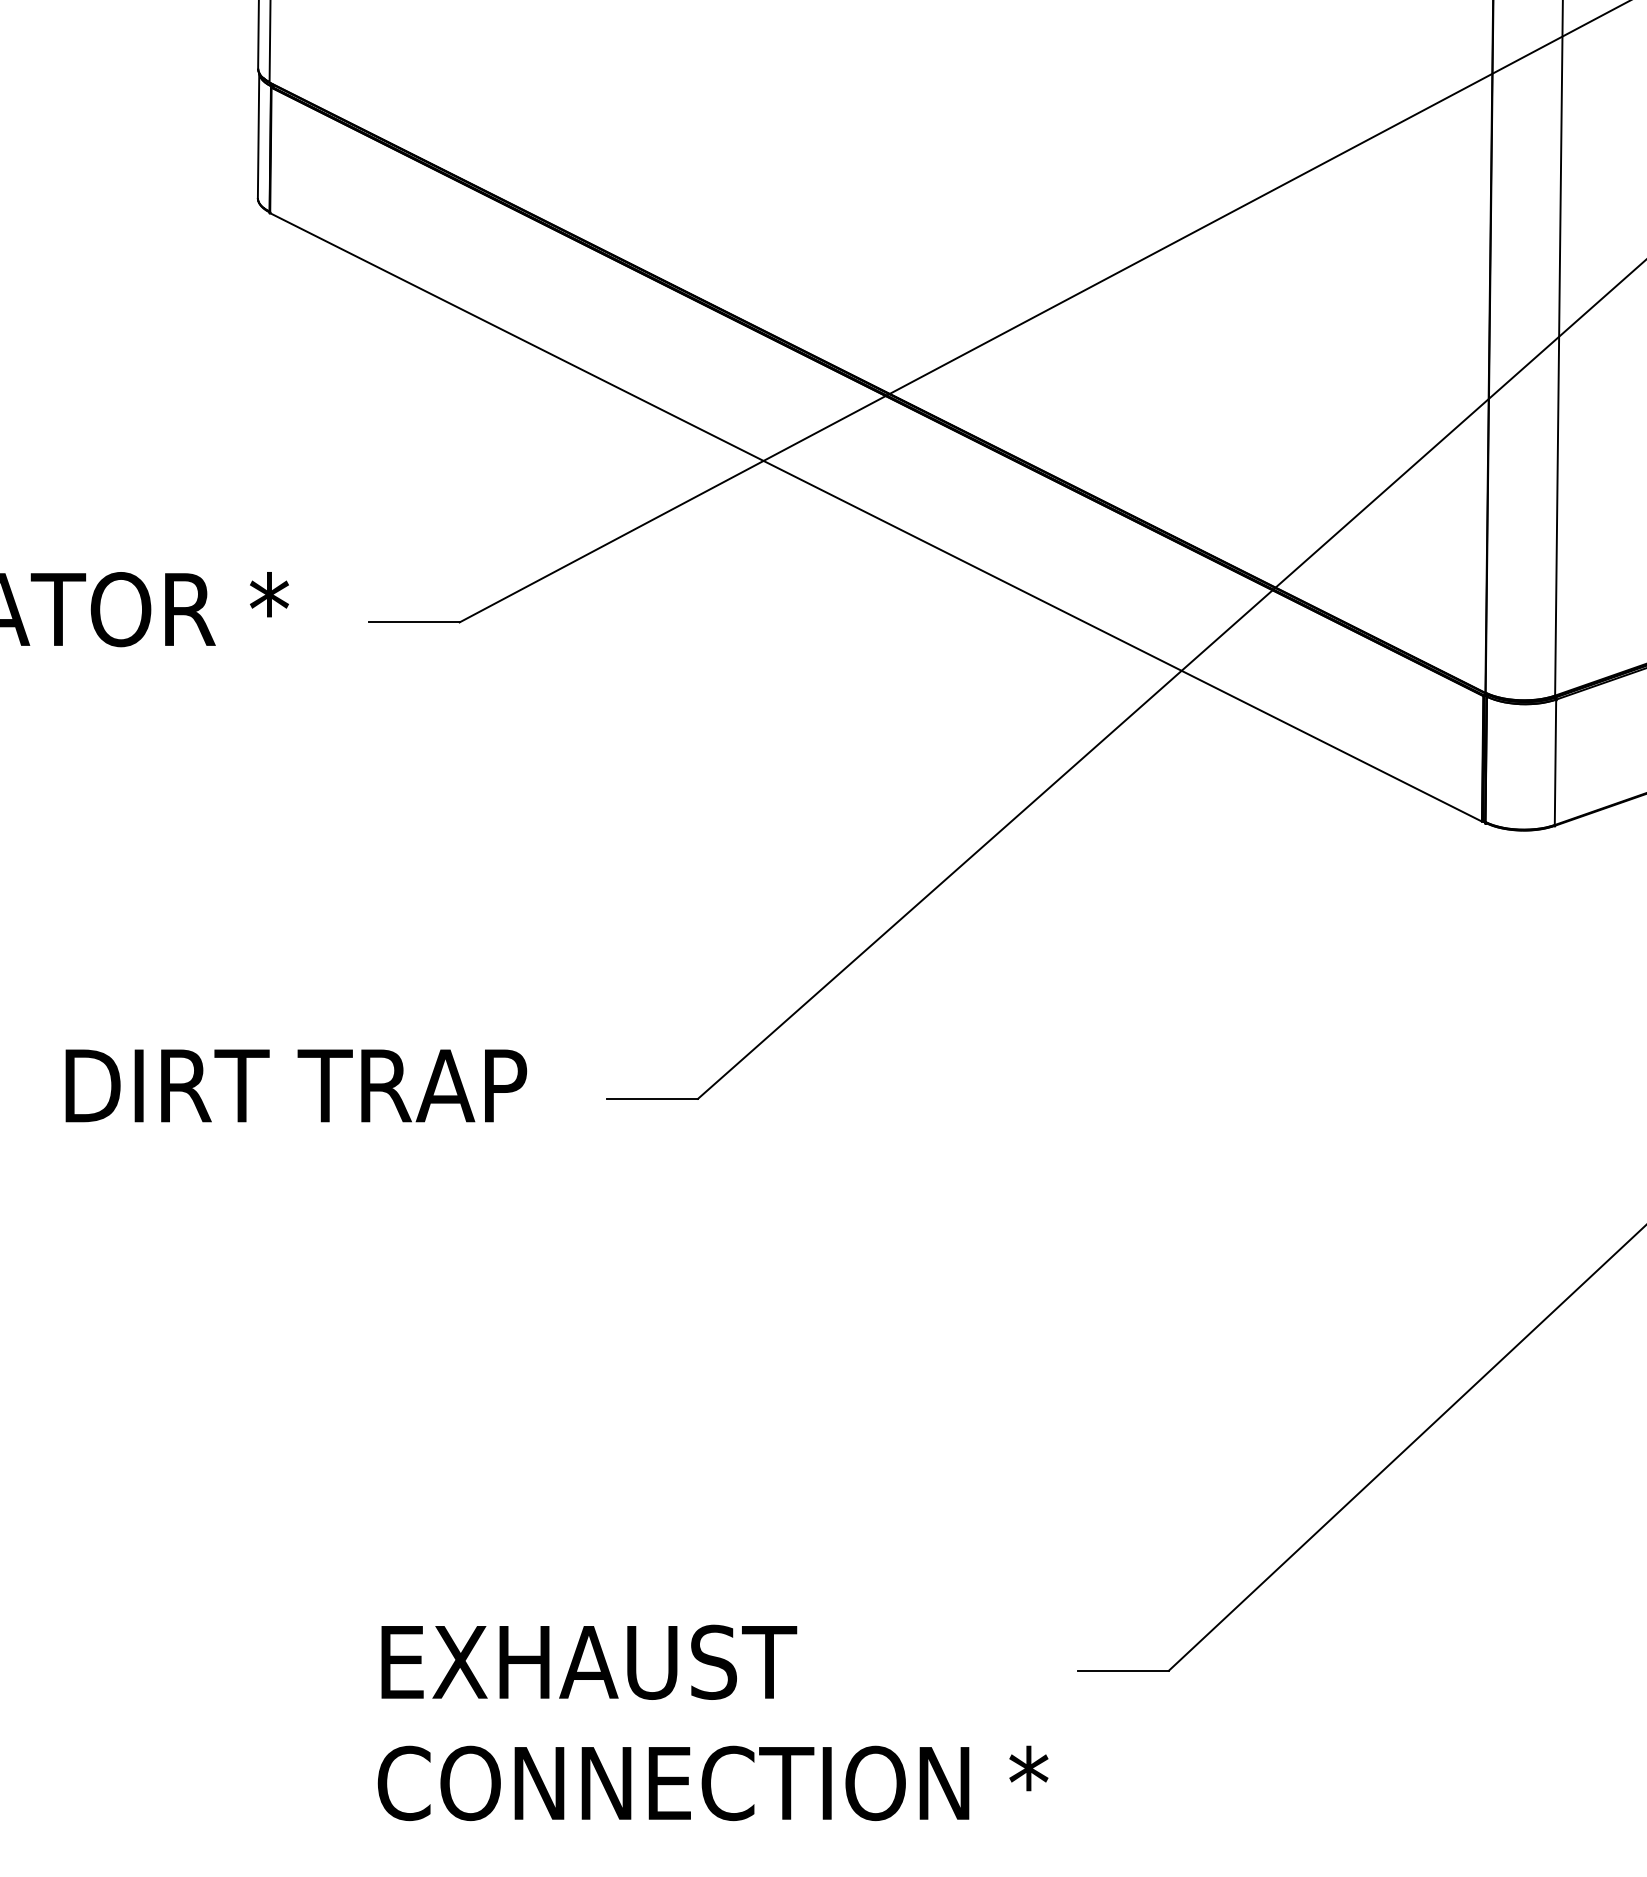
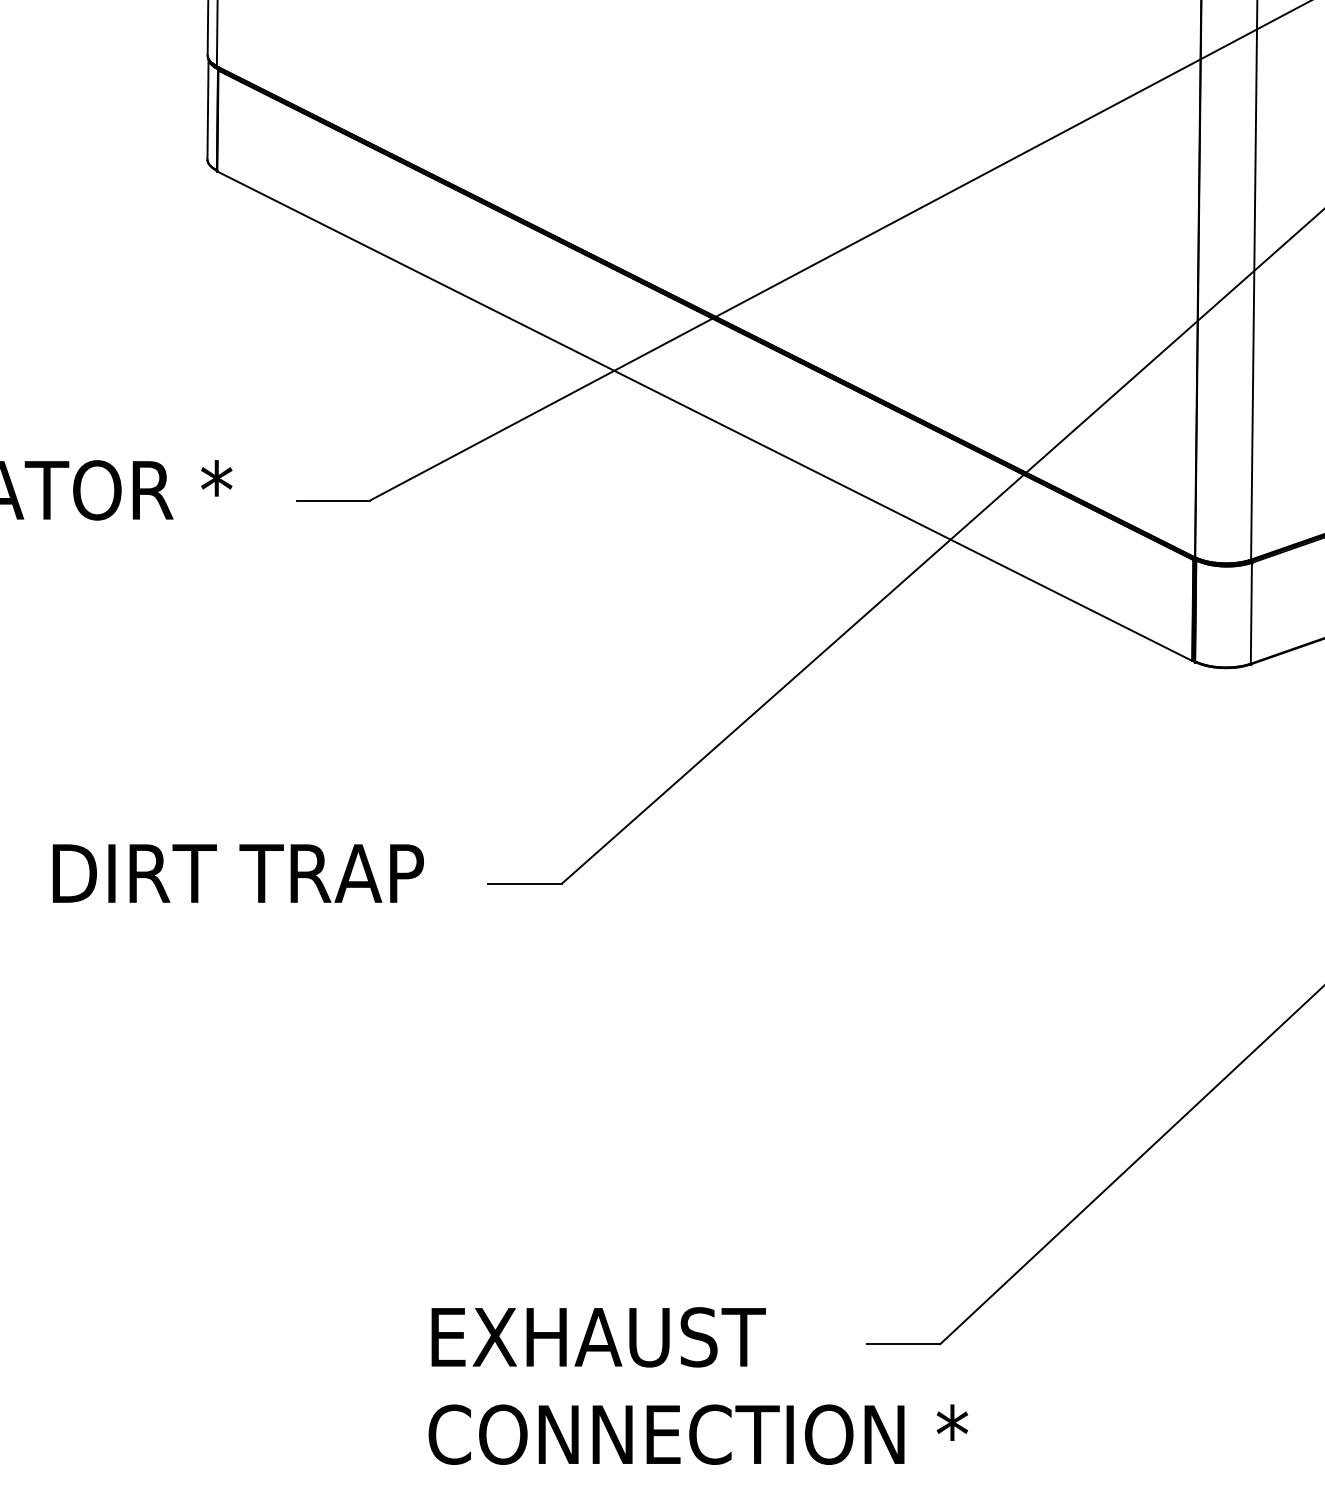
text: (712, 1722) -> (697, 1385), moved

